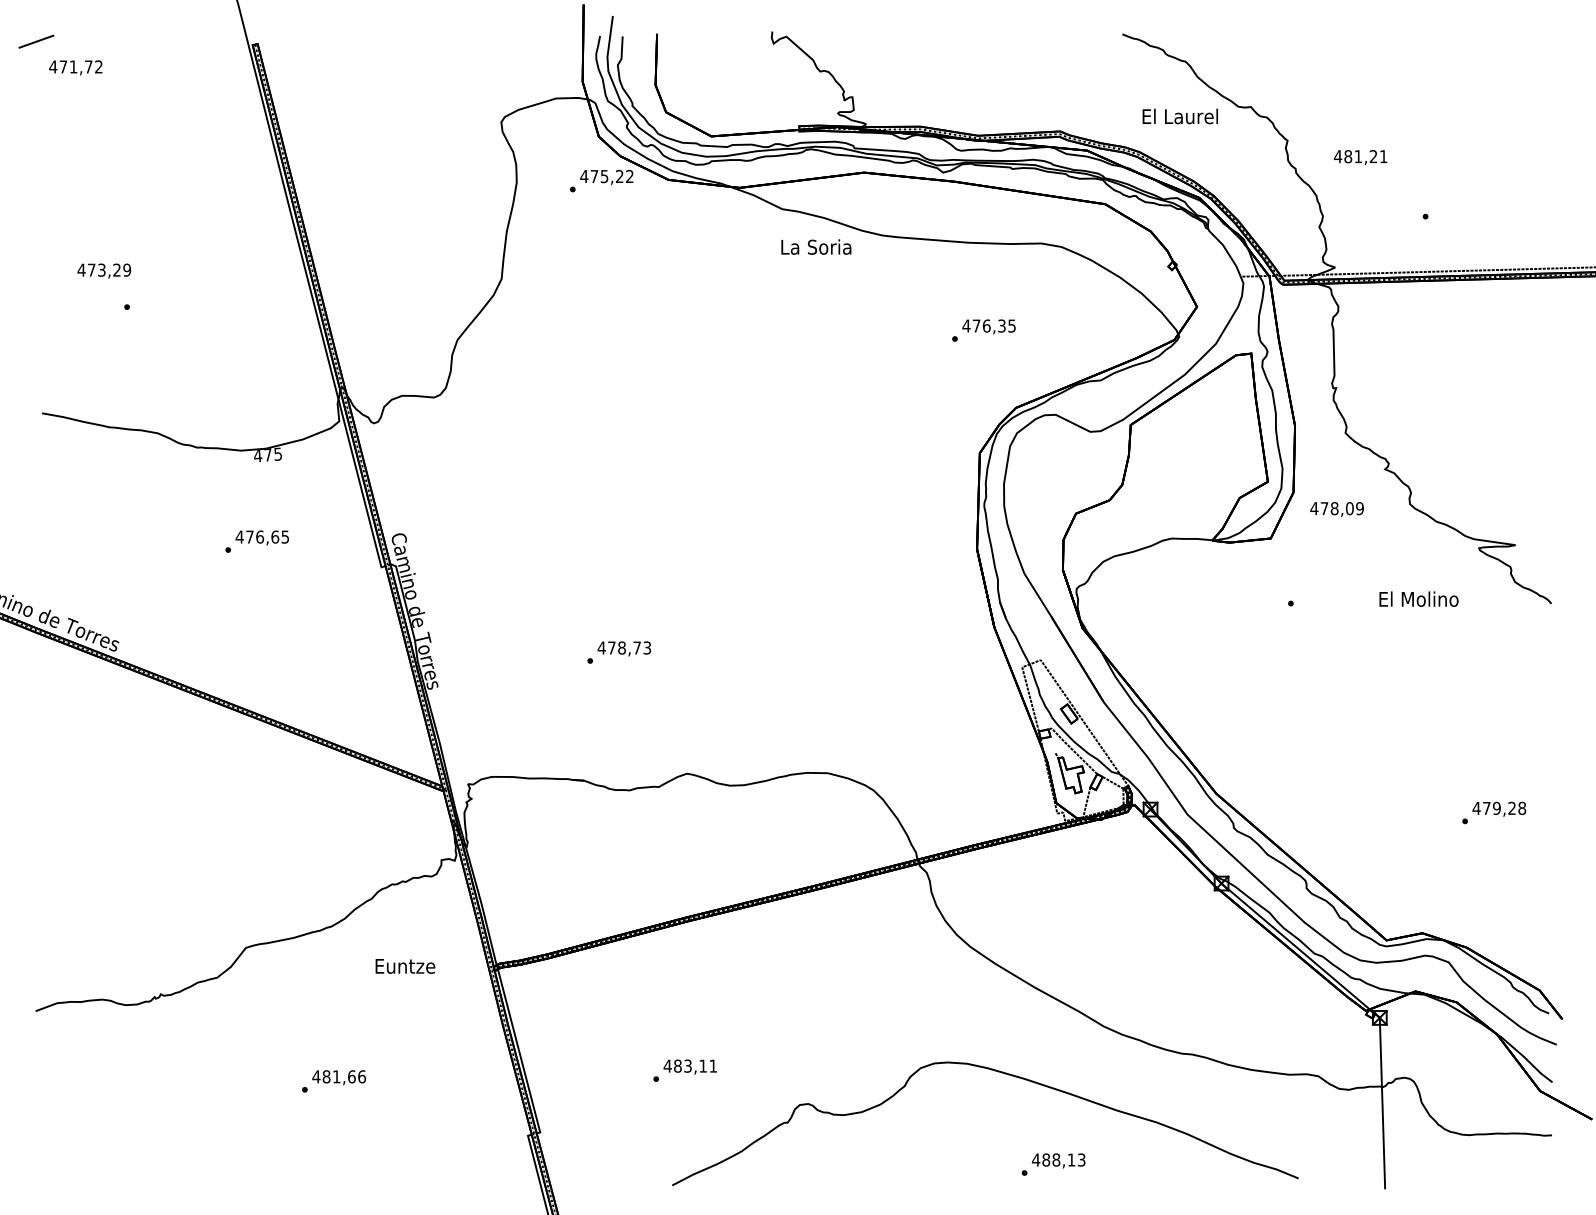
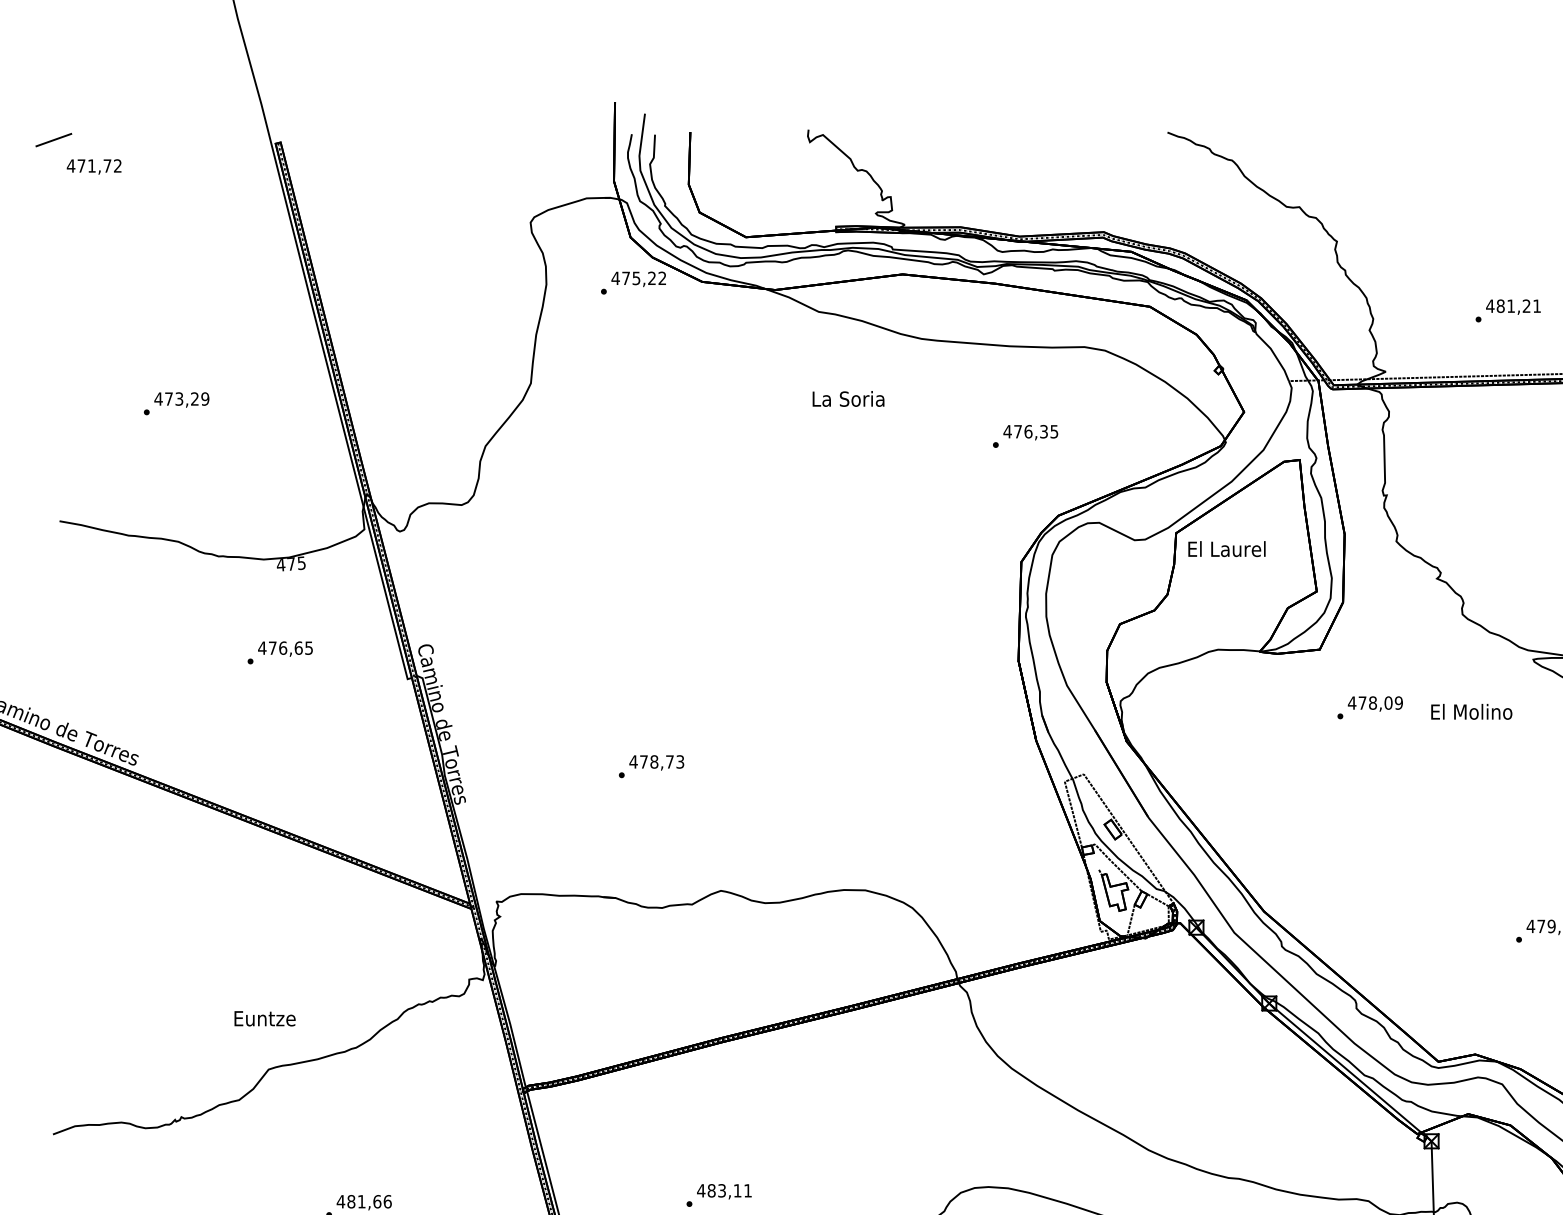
text: (1179, 116) -> (1226, 549), moved
text: (1360, 157) -> (1513, 307), moved
text: (816, 246) -> (848, 398), moved
text: (104, 270) -> (182, 399), moved
text: (1336, 509) -> (1374, 703), moved
text: (405, 966) -> (265, 1018), moved

